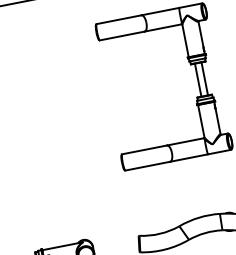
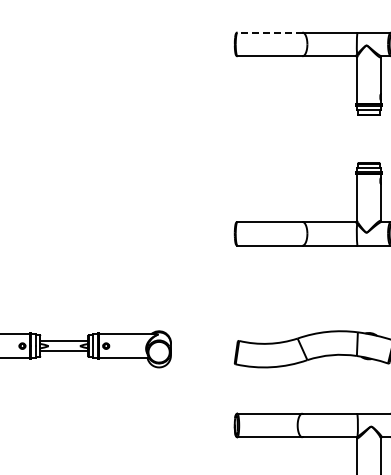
line: (119, 19) -> (270, 32), solid -> dashed
line: (204, 78) -> (373, 138), removed
line: (198, 79) -> (364, 138), removed

